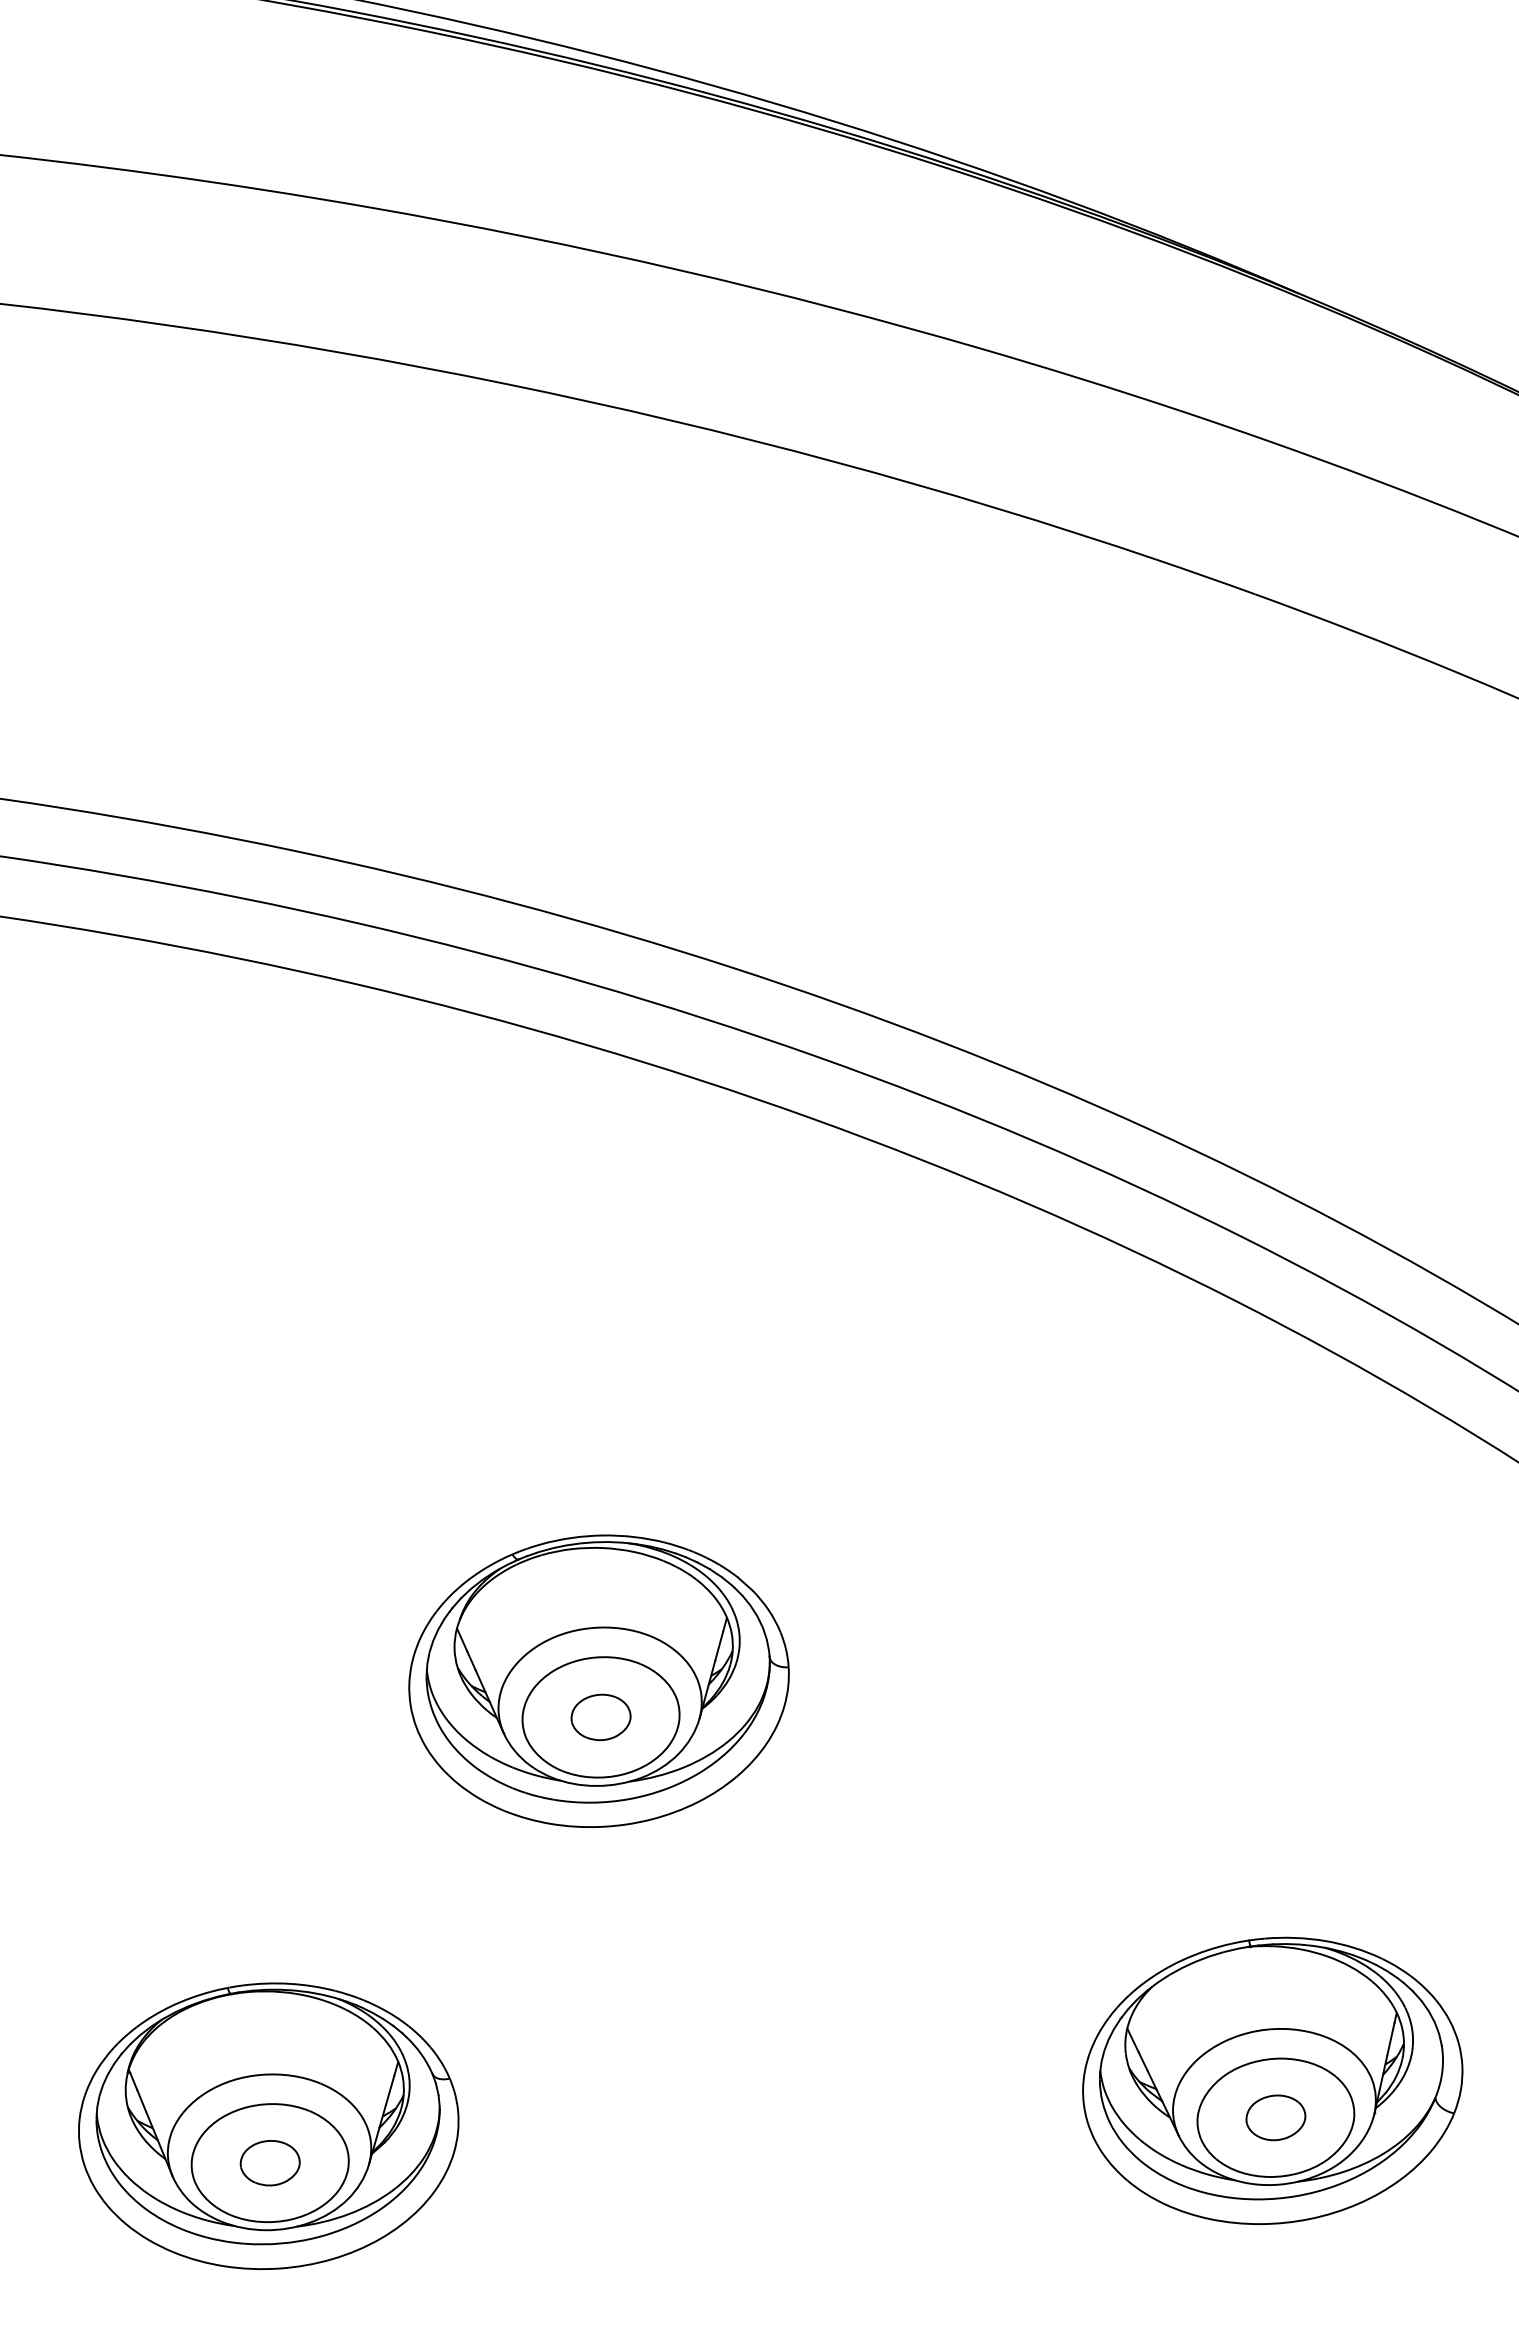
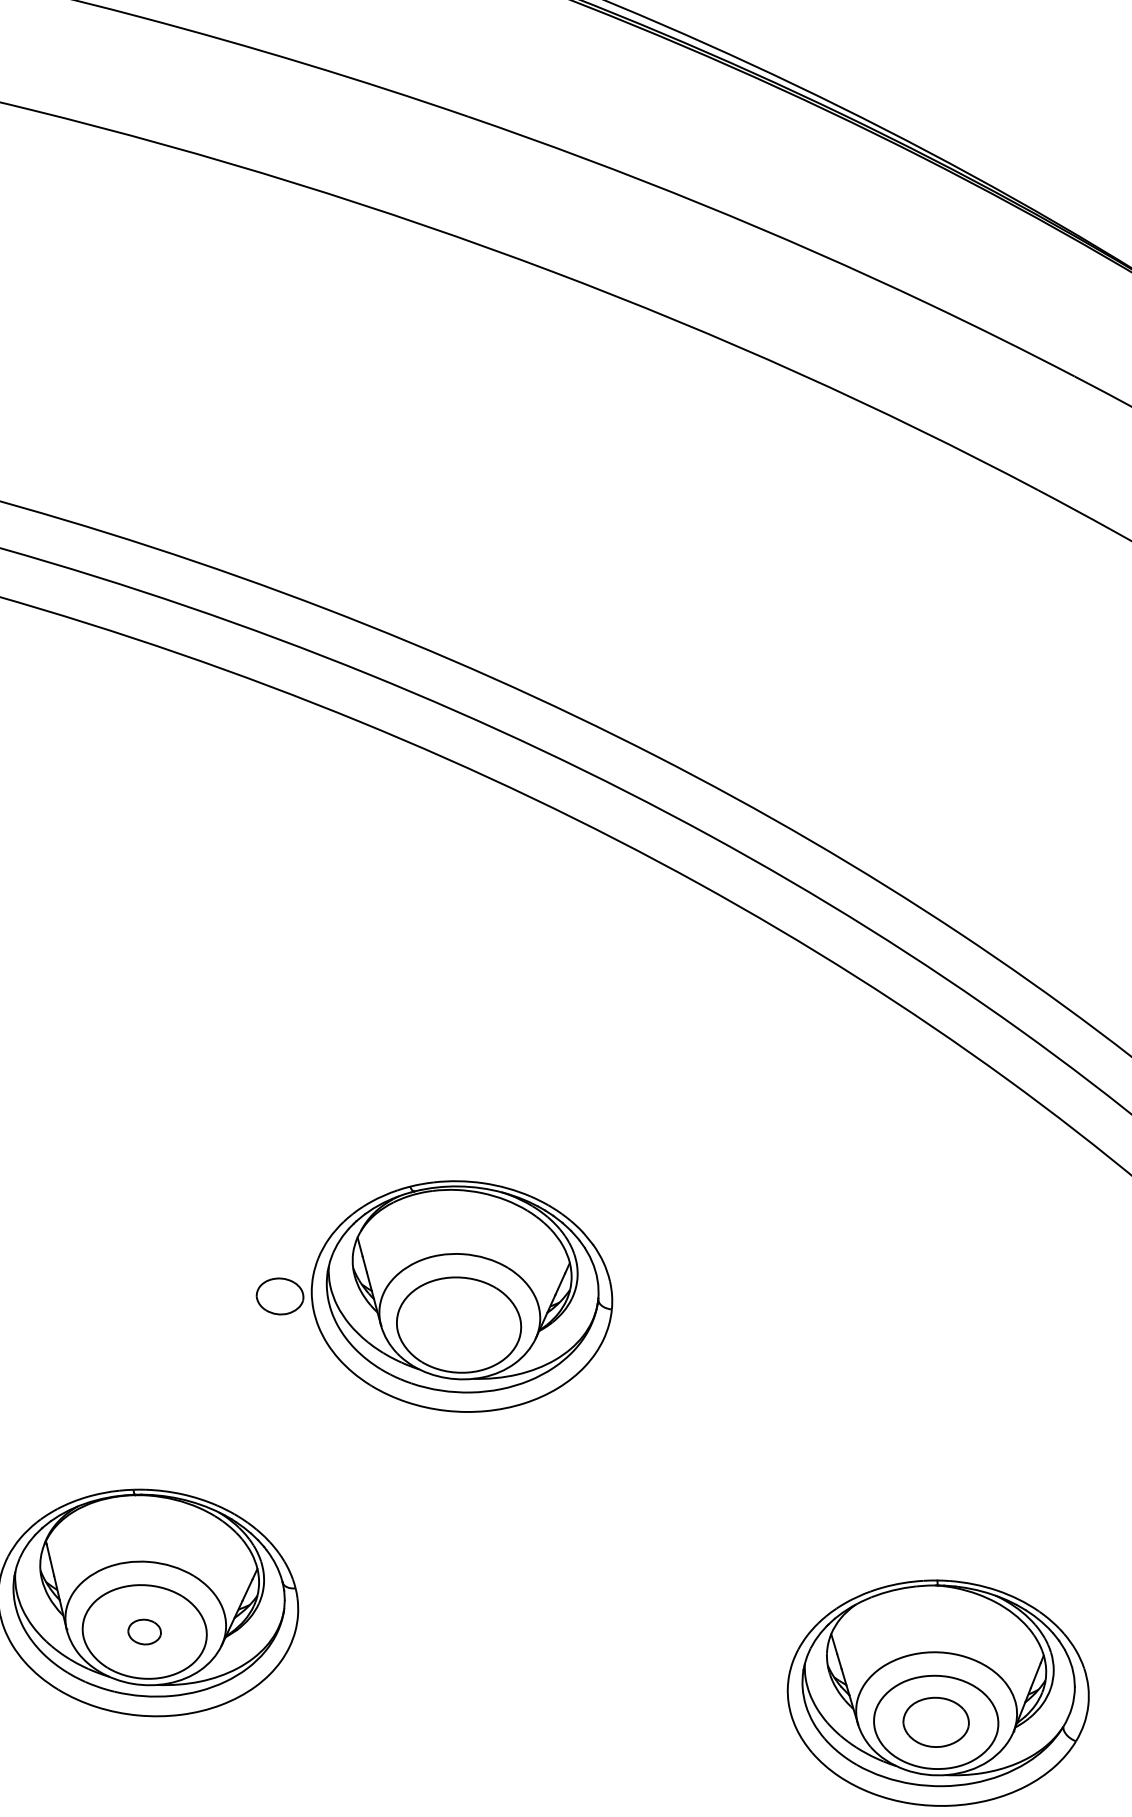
part: (600, 1716) -> (279, 1295), moved
part: (1275, 2117) -> (935, 1722), size x1.4
part: (269, 2163) -> (144, 1632), size x0.7

